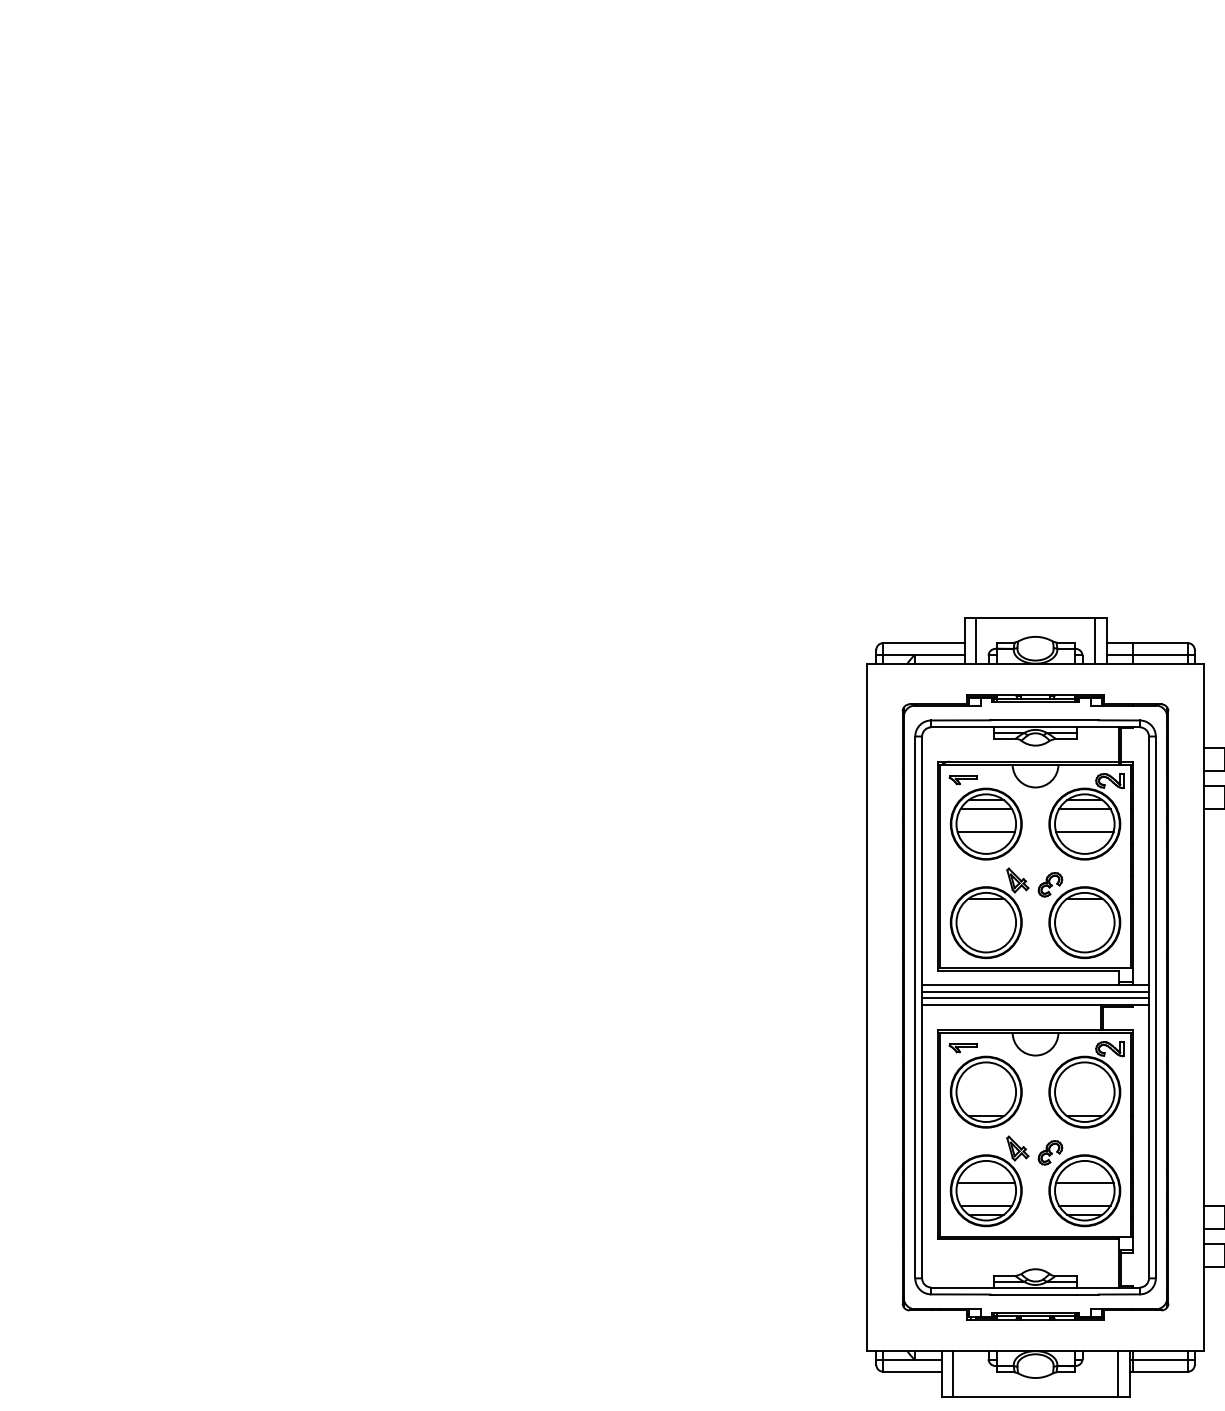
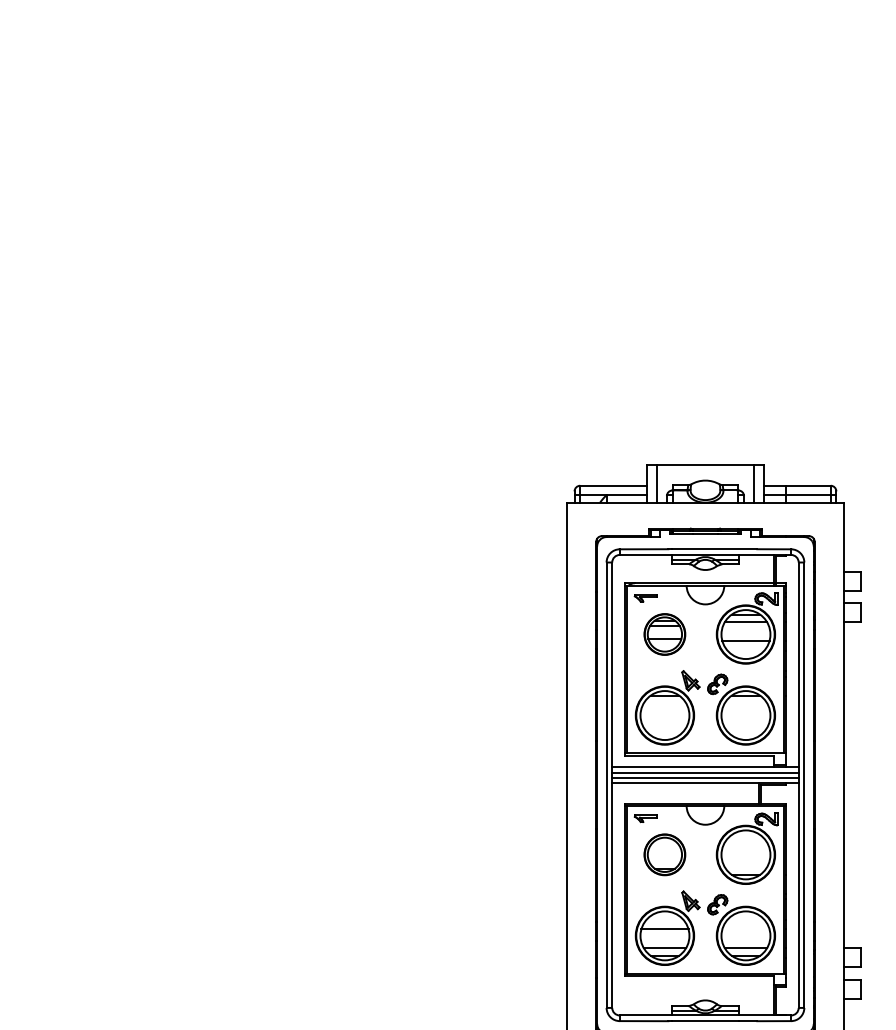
part: (985, 823) -> (664, 634), size x0.7
part: (985, 1091) -> (664, 854), size x0.7
line: (1084, 1182) -> (745, 929), removed

